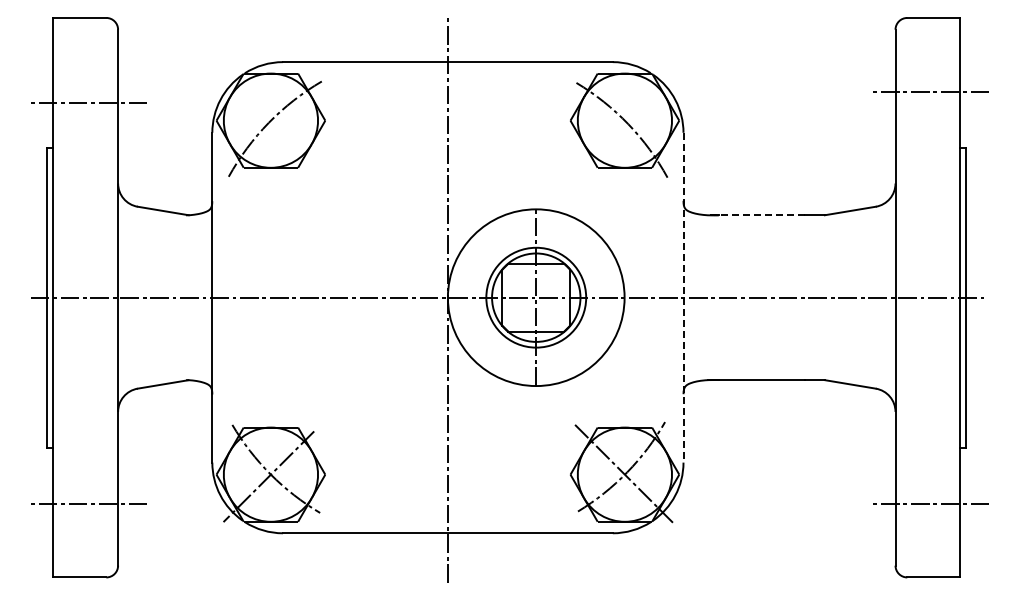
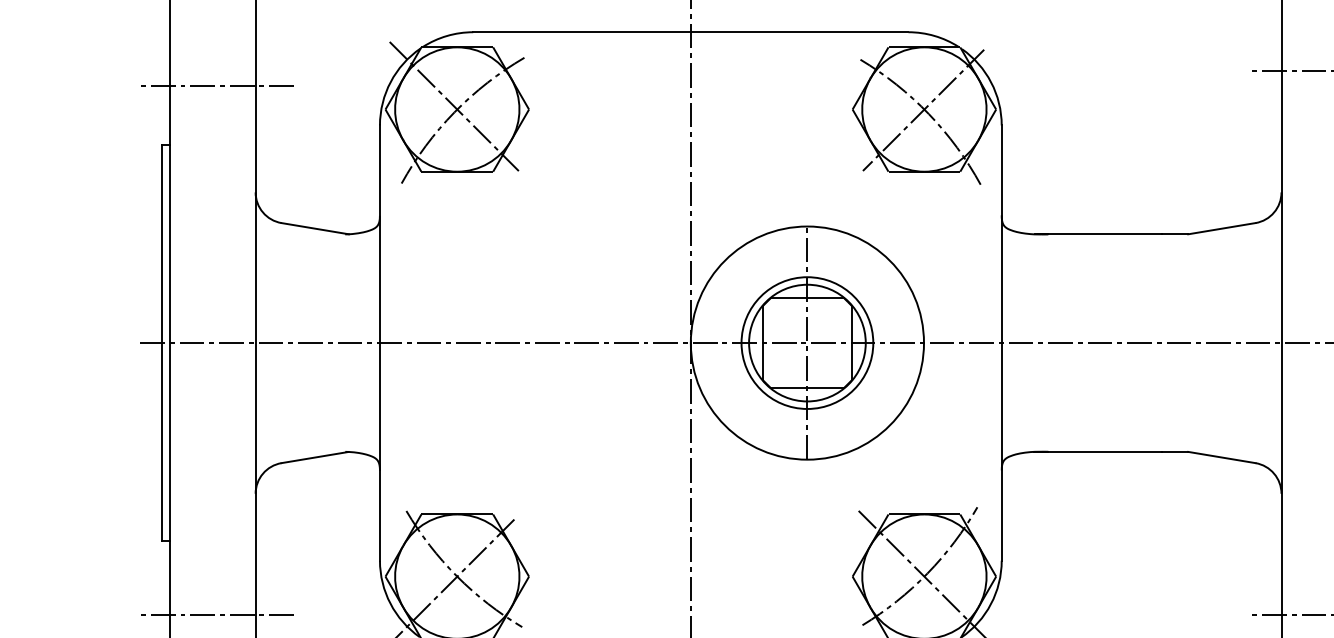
line: (268, 118) -> (454, 106), added
line: (624, 121) -> (923, 110), added
line: (756, 215) -> (1098, 234), dashed -> solid
line: (683, 297) -> (1001, 342), dashed -> solid

